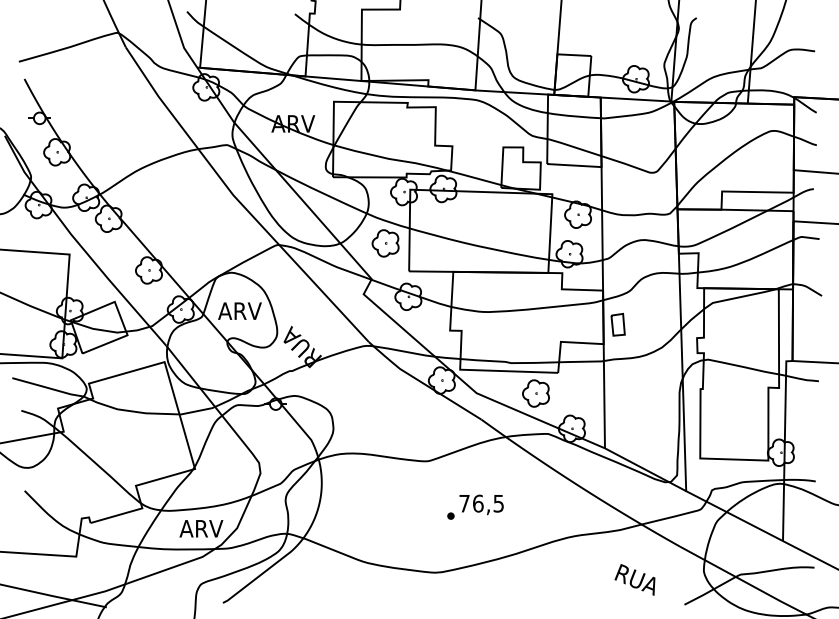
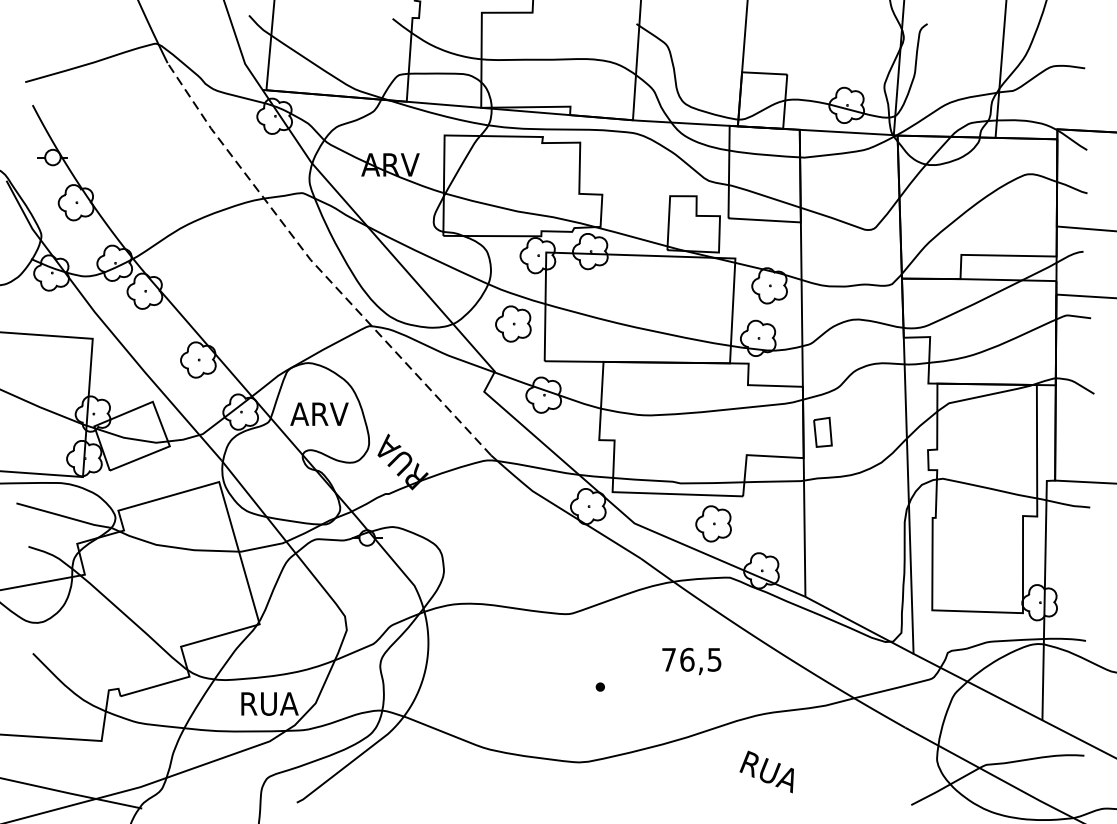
line: (238, 200) -> (317, 266), solid -> dashed
text: (481, 504) -> (691, 660), moved
text: (201, 528) -> (268, 703), ARV -> RUA
text: (634, 579) -> (766, 771), moved

